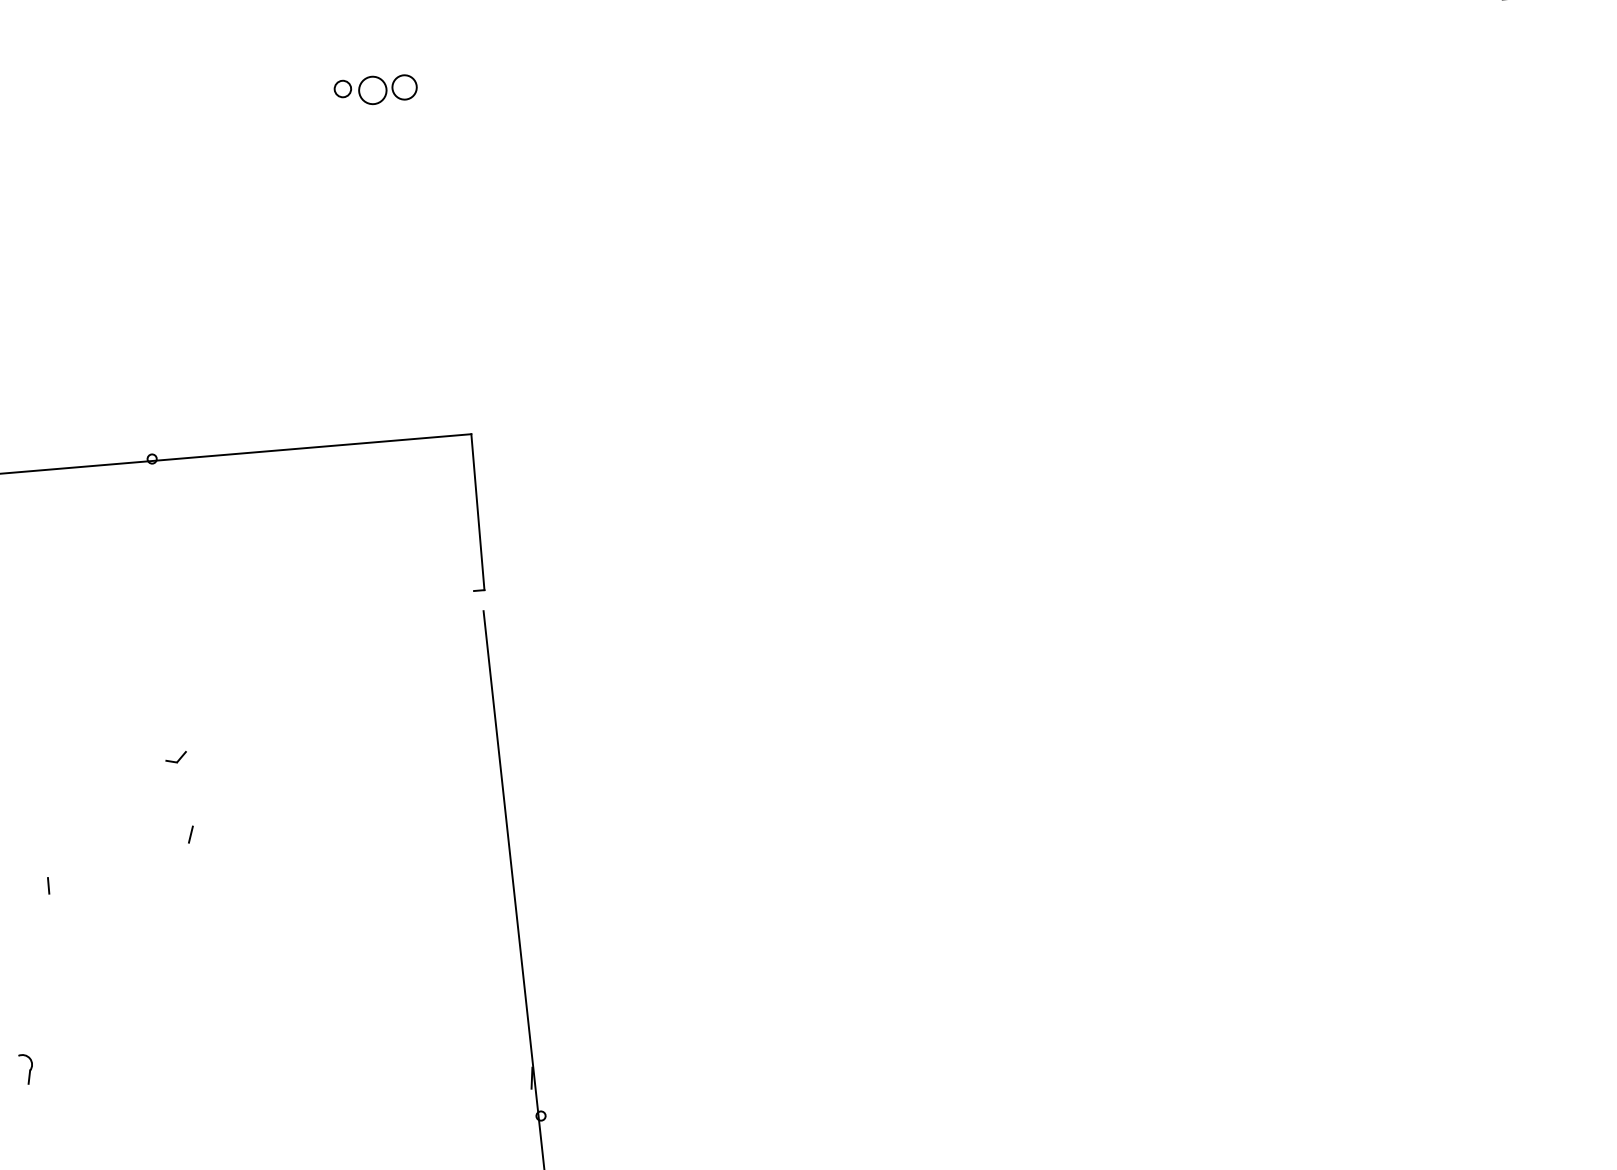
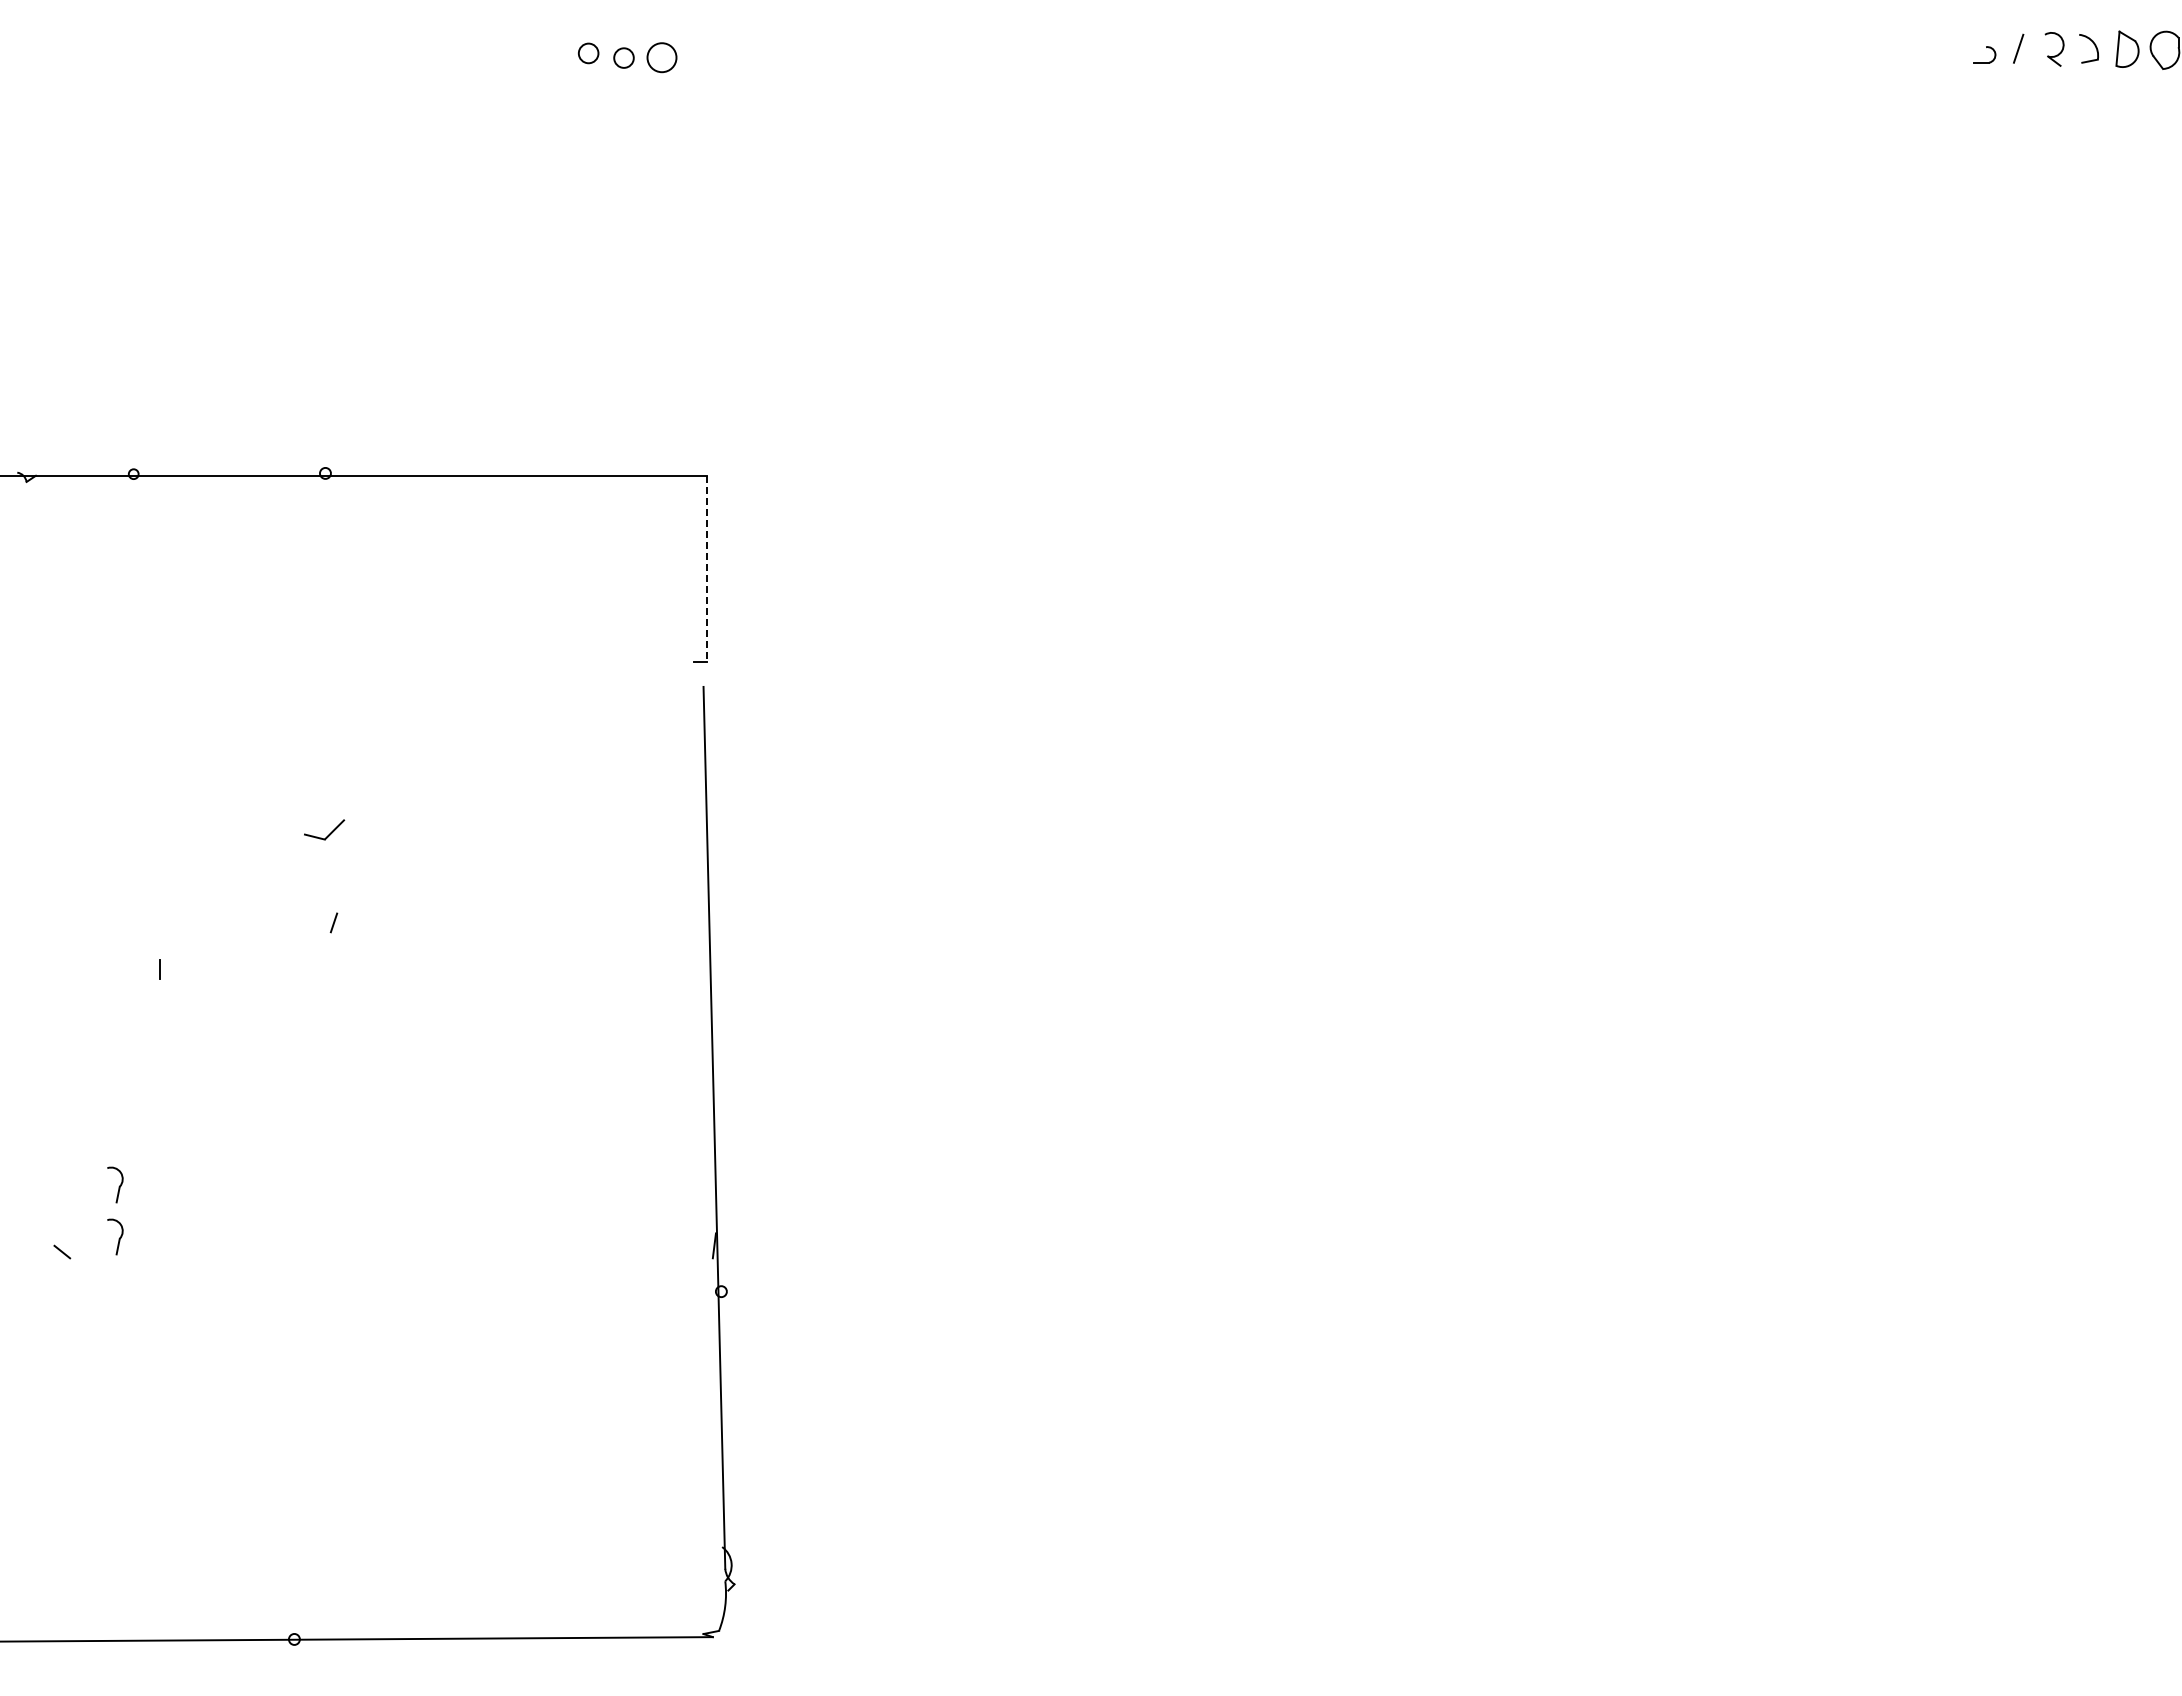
circle: (372, 89) -> (623, 57), size x0.6
line: (477, 512) -> (706, 569), solid -> dashed
part: (176, 757) -> (324, 829), size x1.6
part: (30, 1112) -> (115, 1236), added

